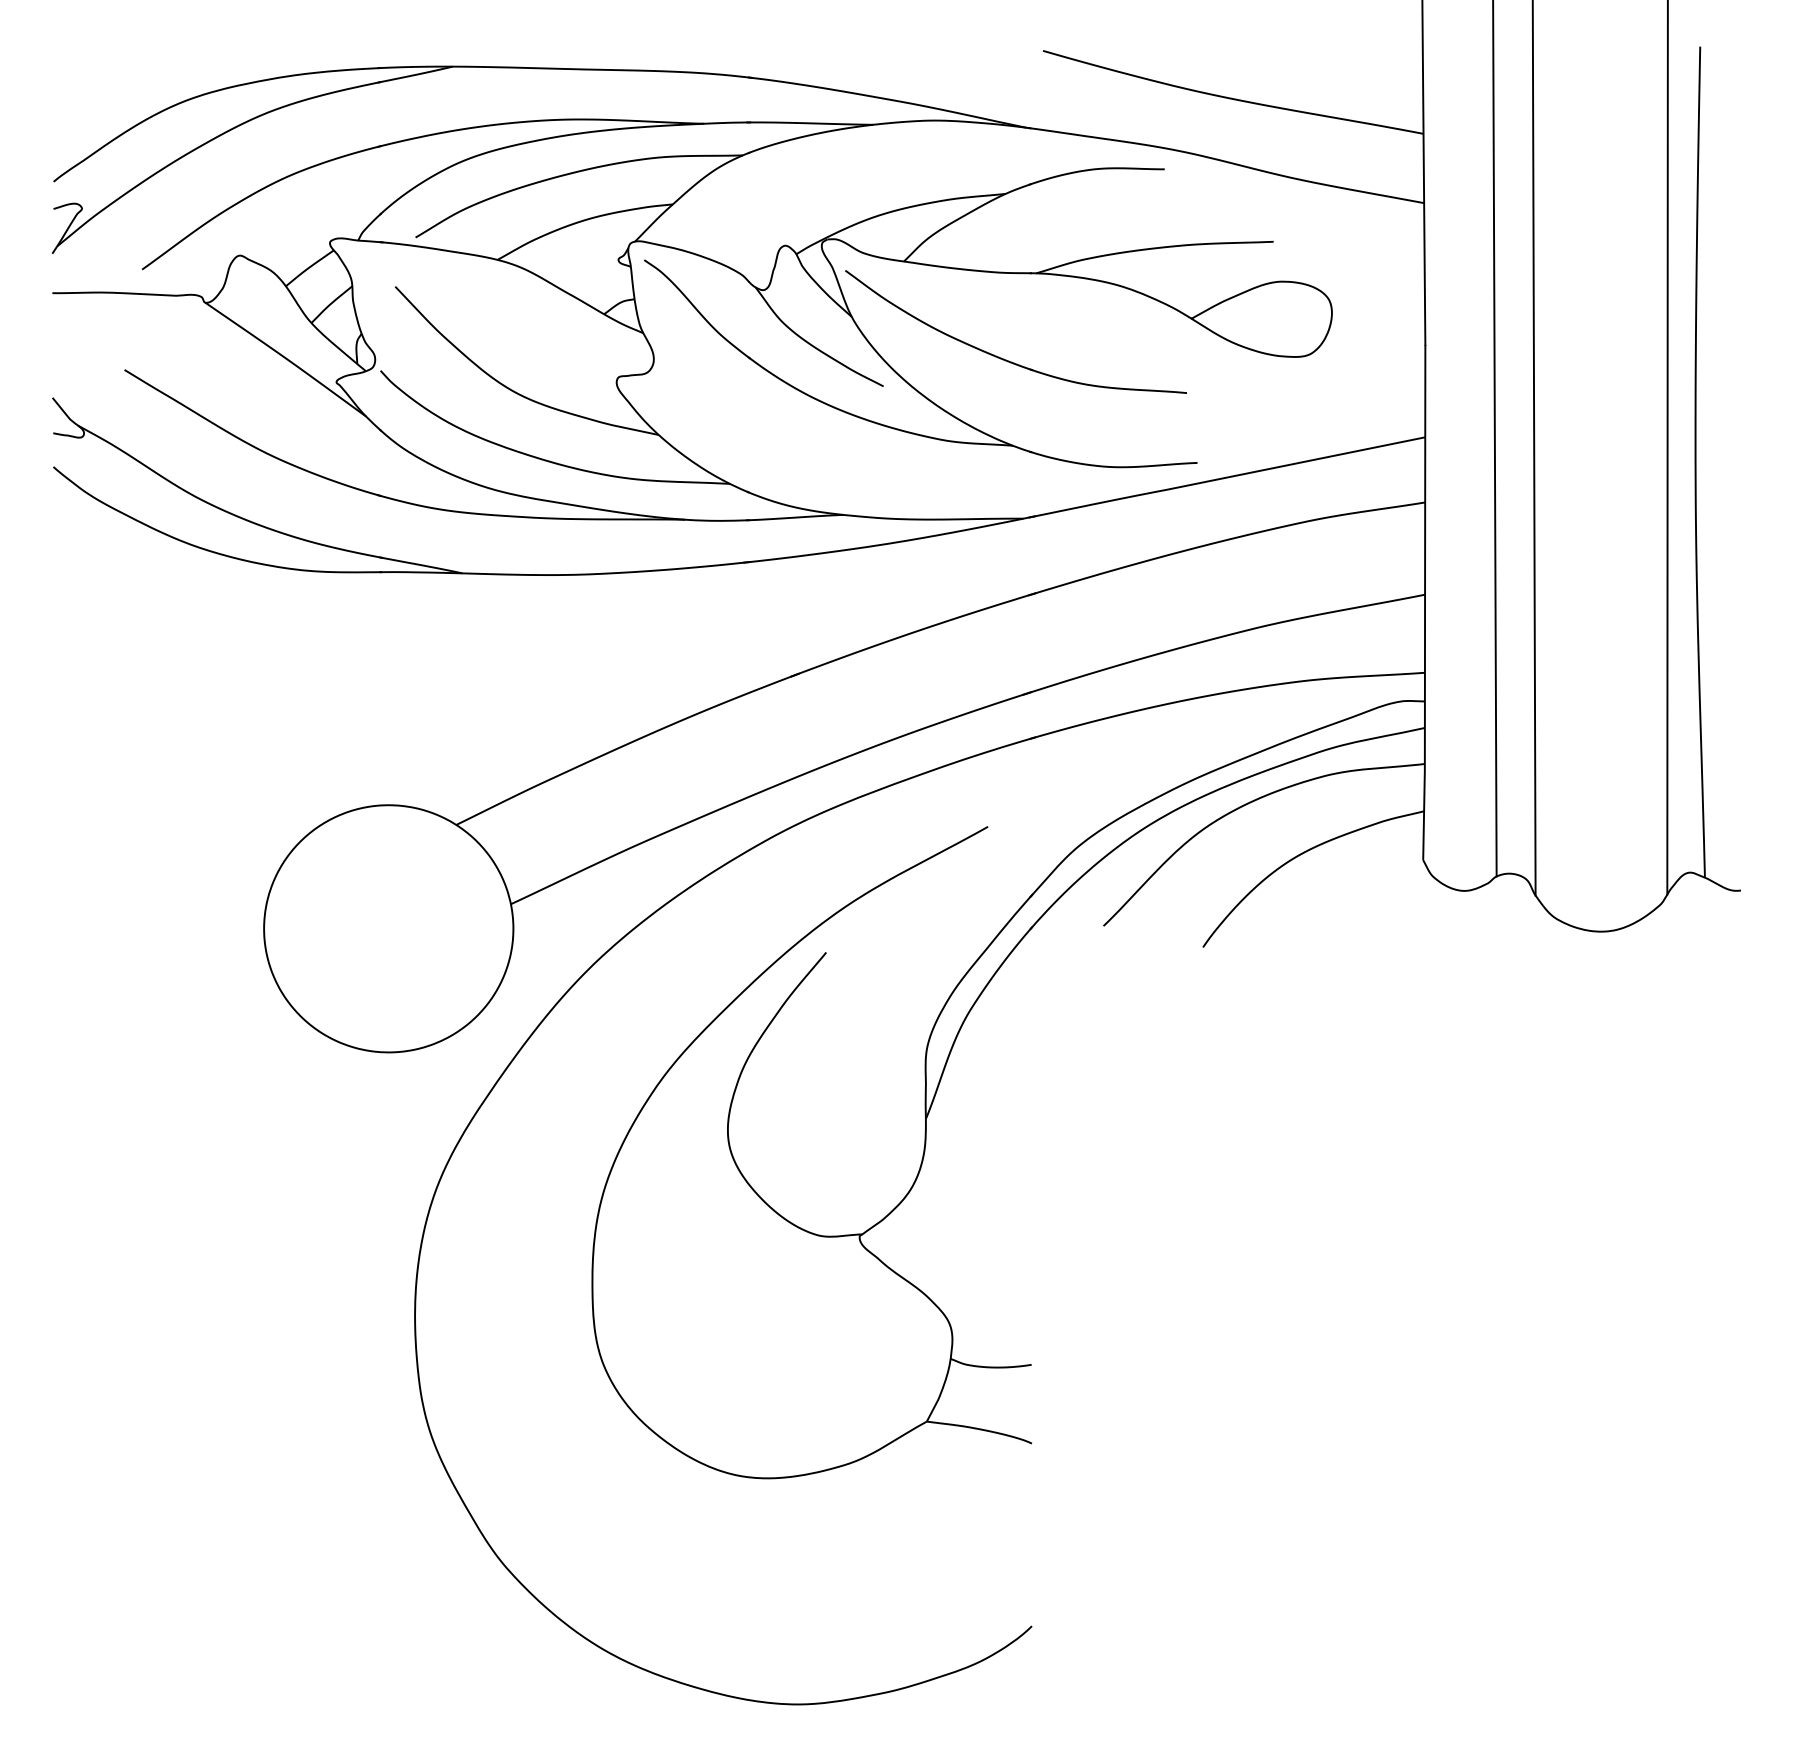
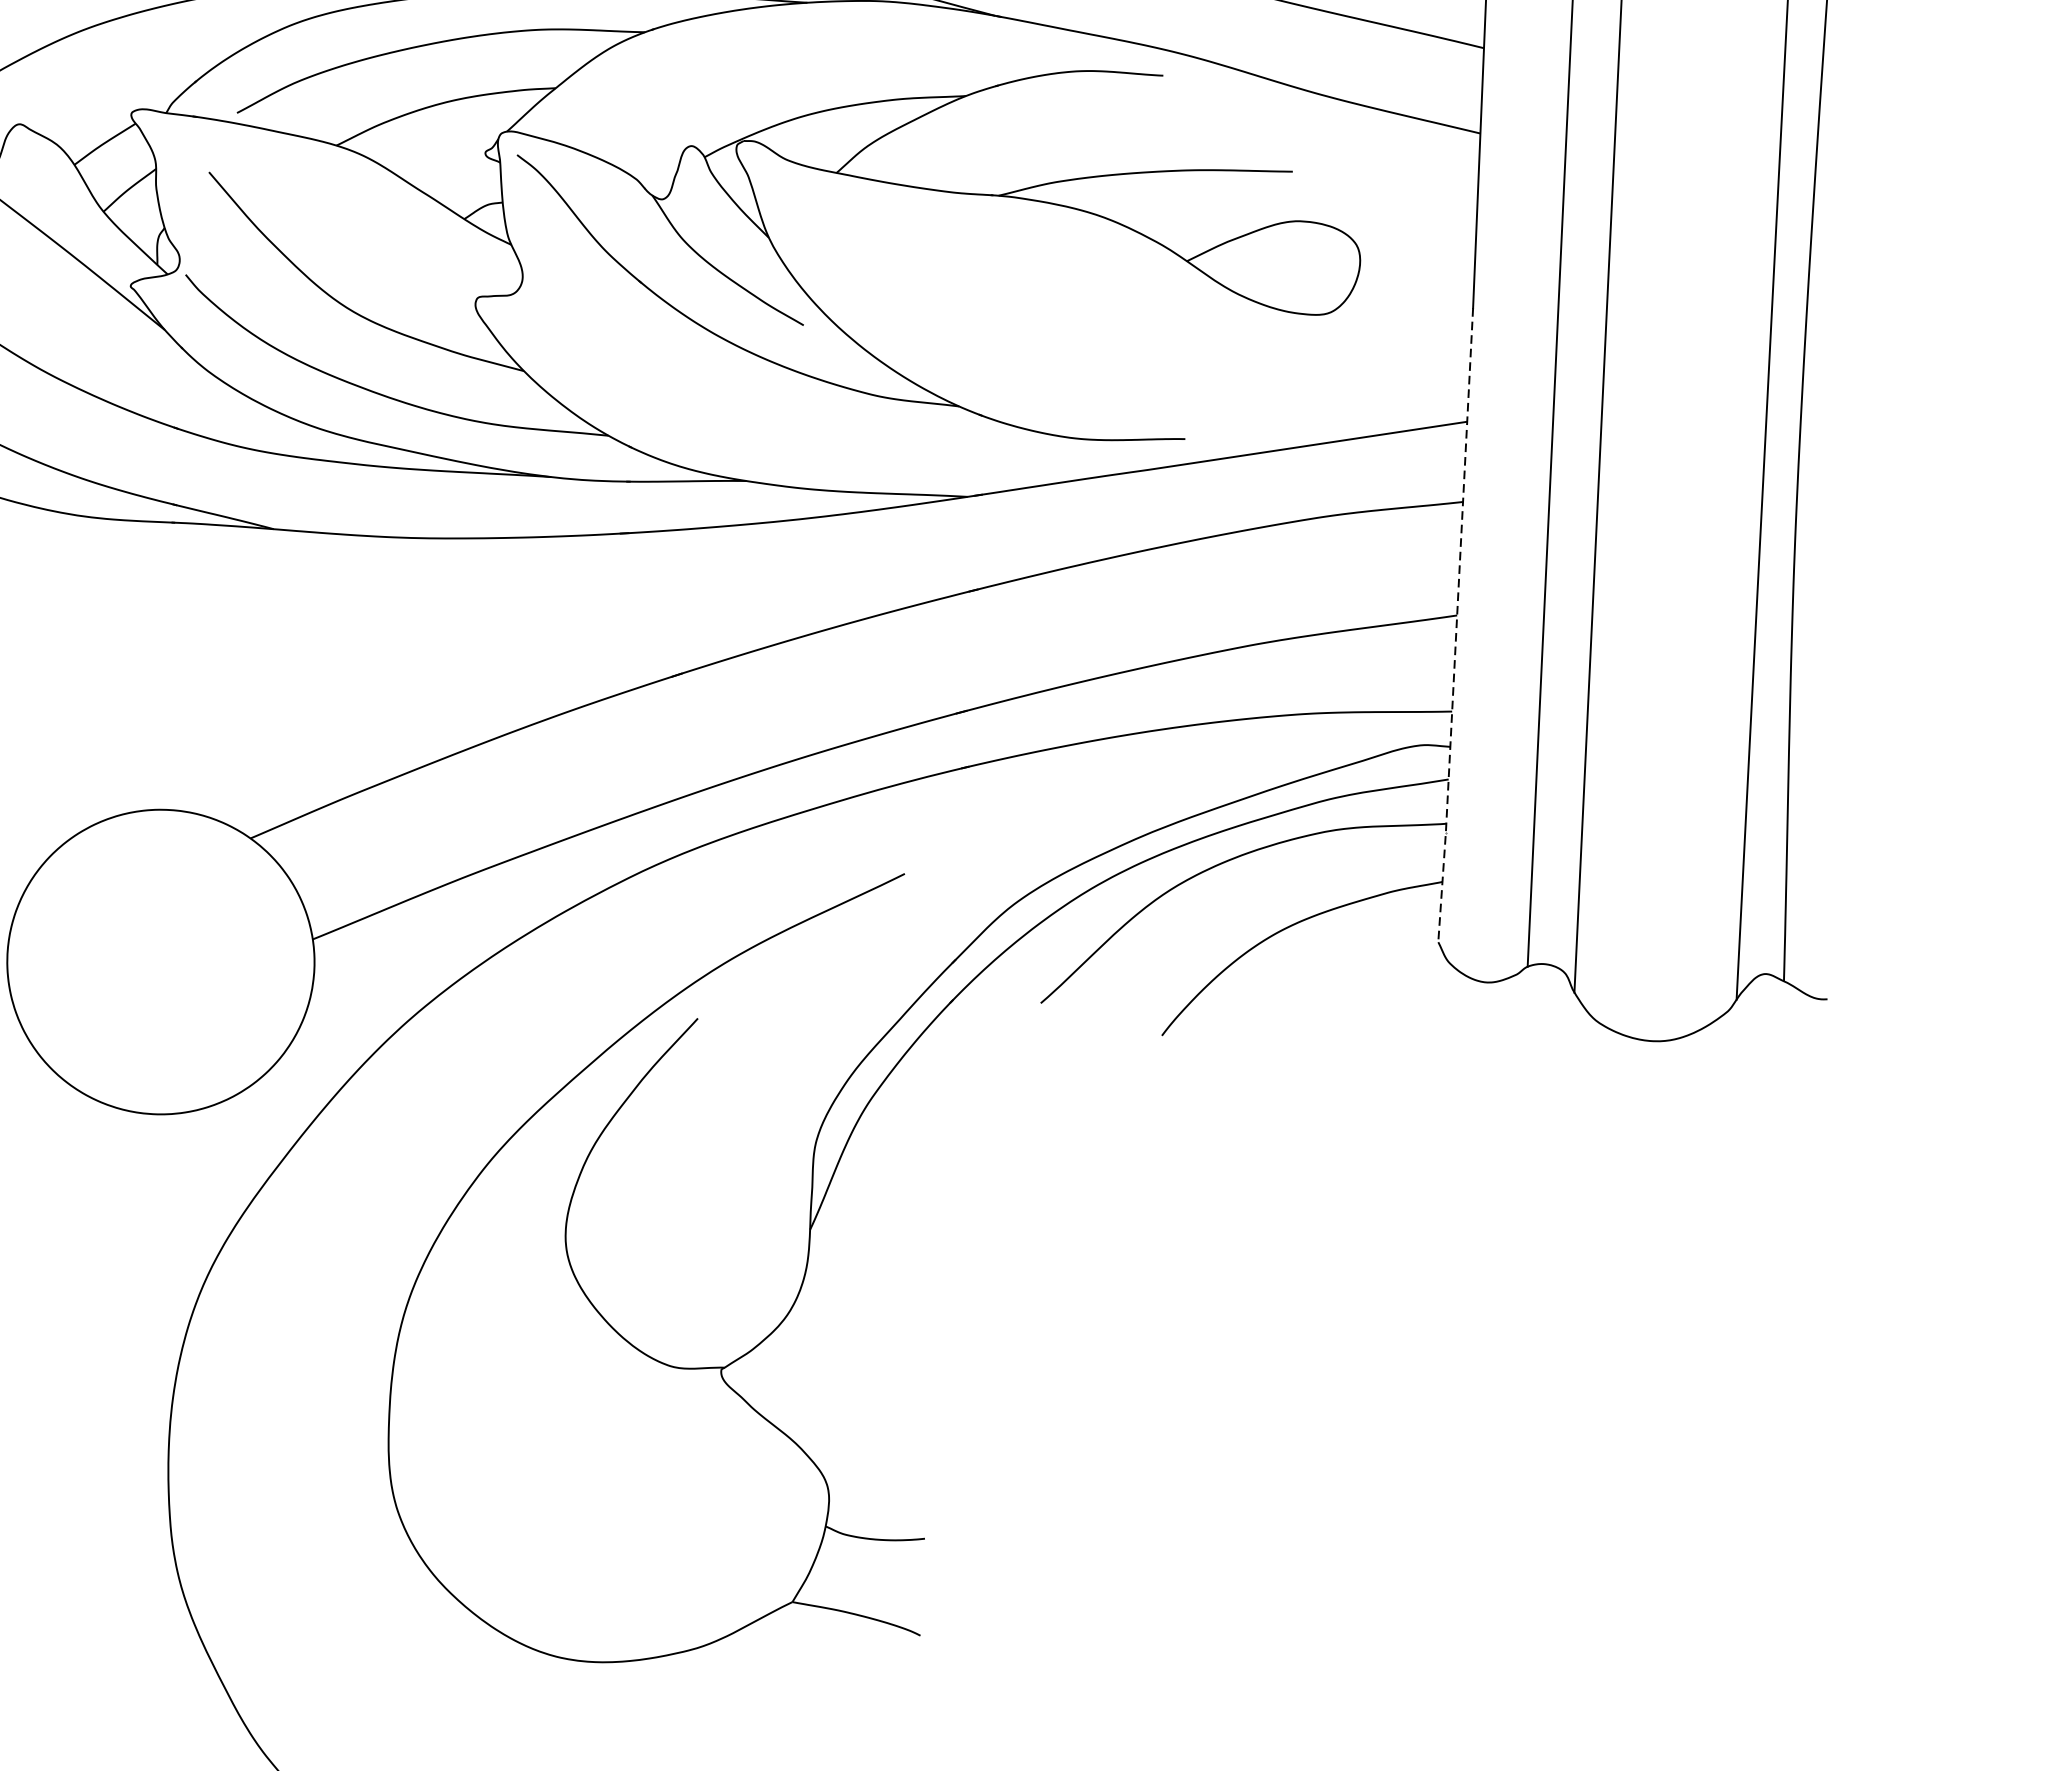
part: (1006, 359) -> (956, 299), removed
line: (1425, 604) -> (1457, 627), solid -> dashed

